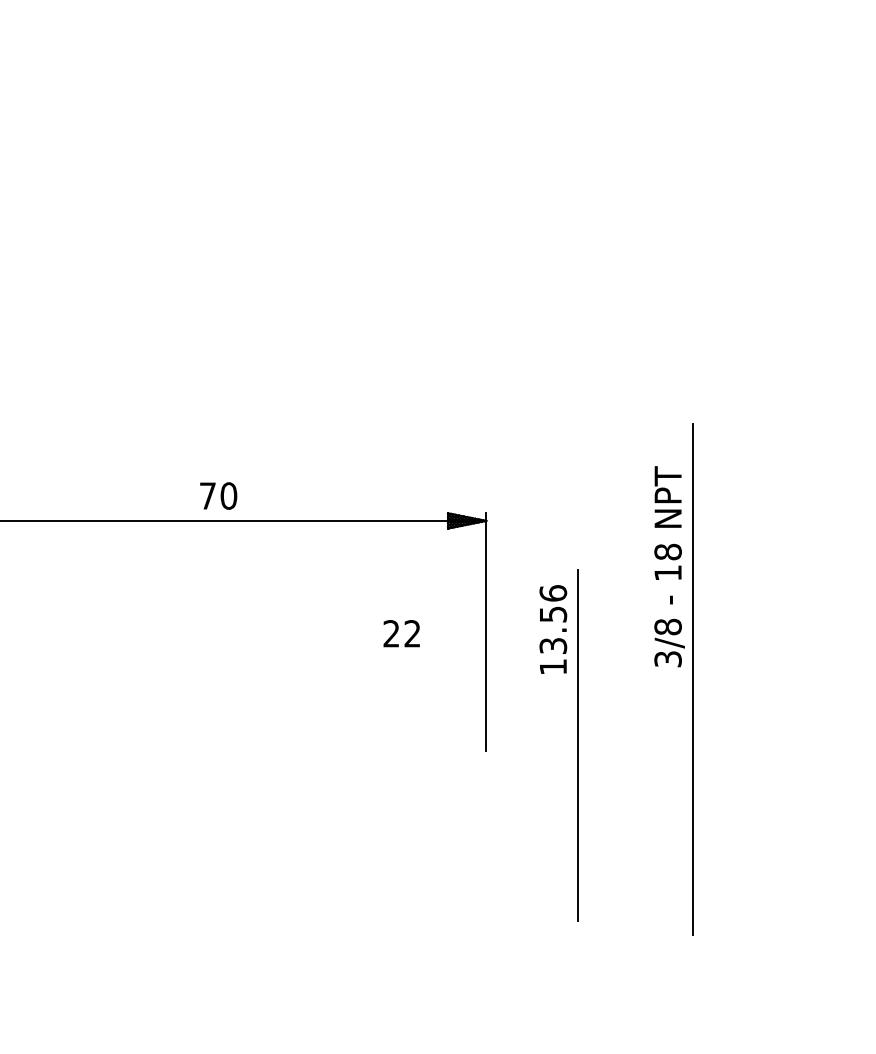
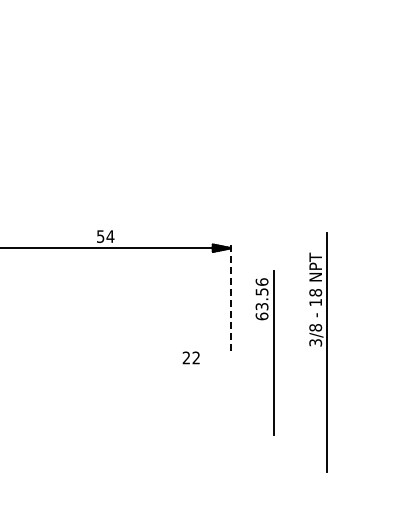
text: (218, 495) -> (105, 236), 70 -> 54
text: (400, 632) -> (190, 357), moved
line: (485, 632) -> (230, 300), solid -> dashed
text: (552, 667) -> (261, 316), 13.56 -> 63.56
part: (678, 667) -> (320, 346), moved

